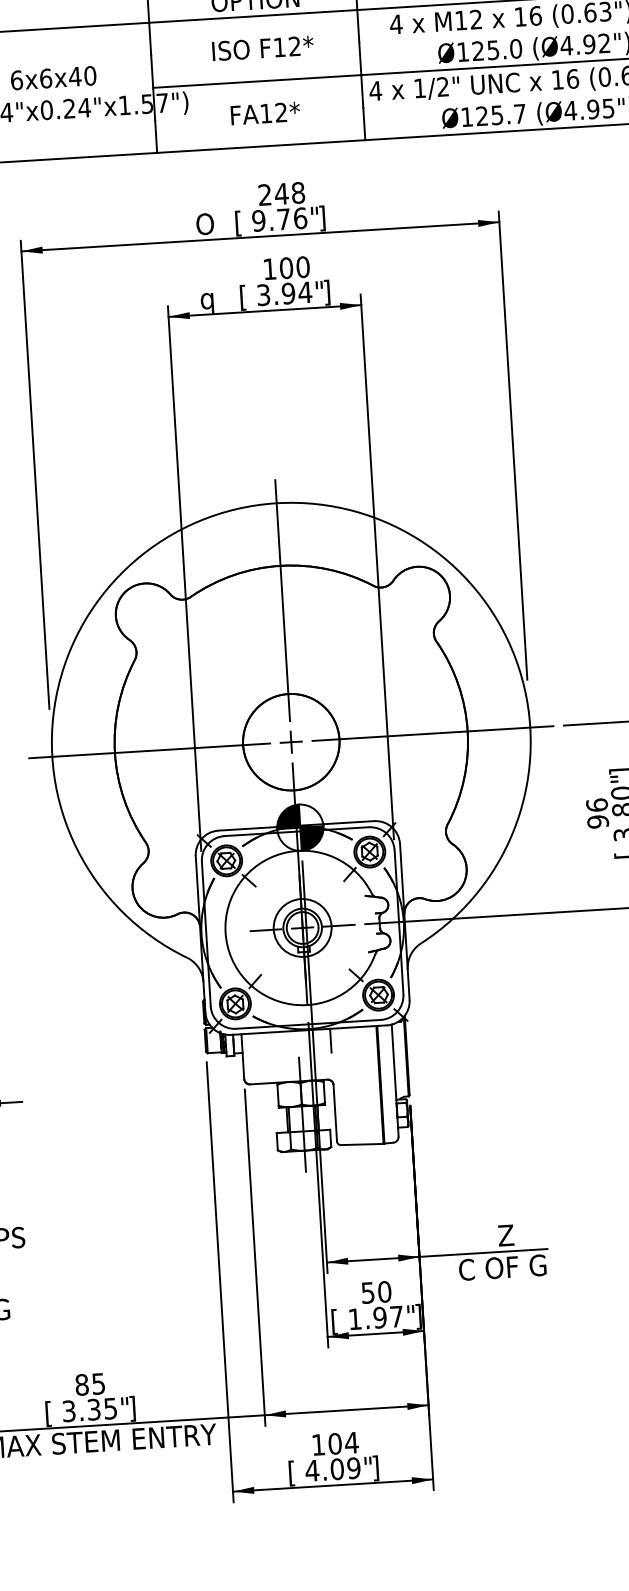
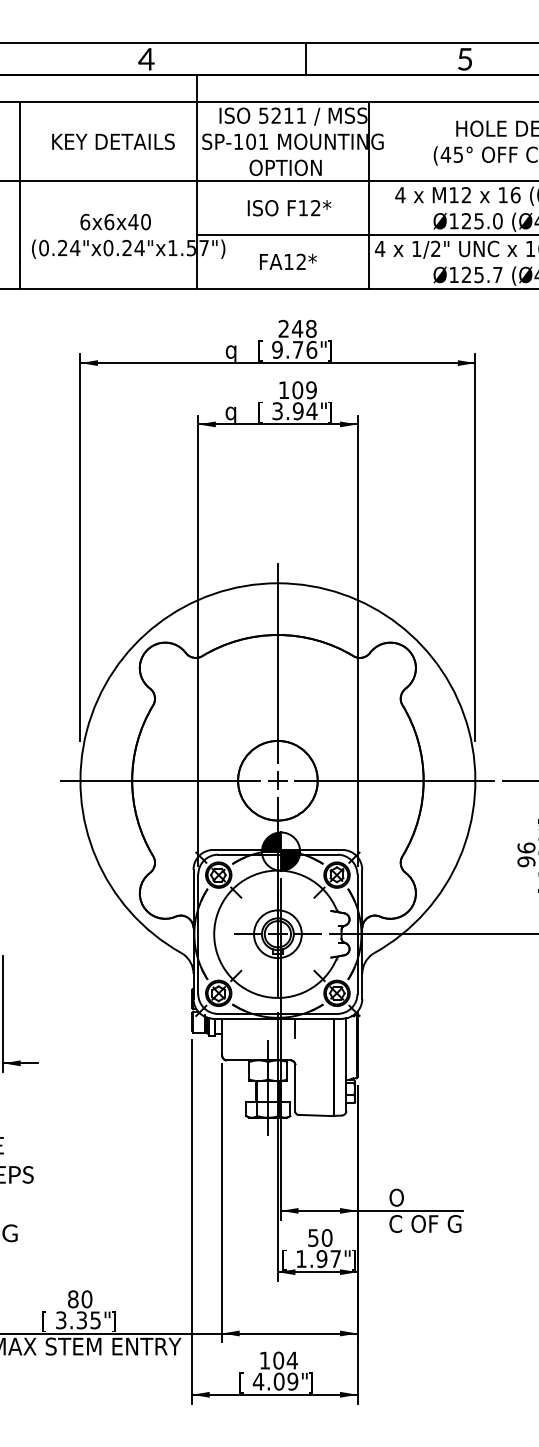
text: (204, 226) -> (232, 351), O -> q
text: (303, 267) -> (311, 390), 100 -> 109
text: (485, 1236) -> (412, 1197), Z -> O
text: (98, 1384) -> (86, 1299), 85 -> 80

